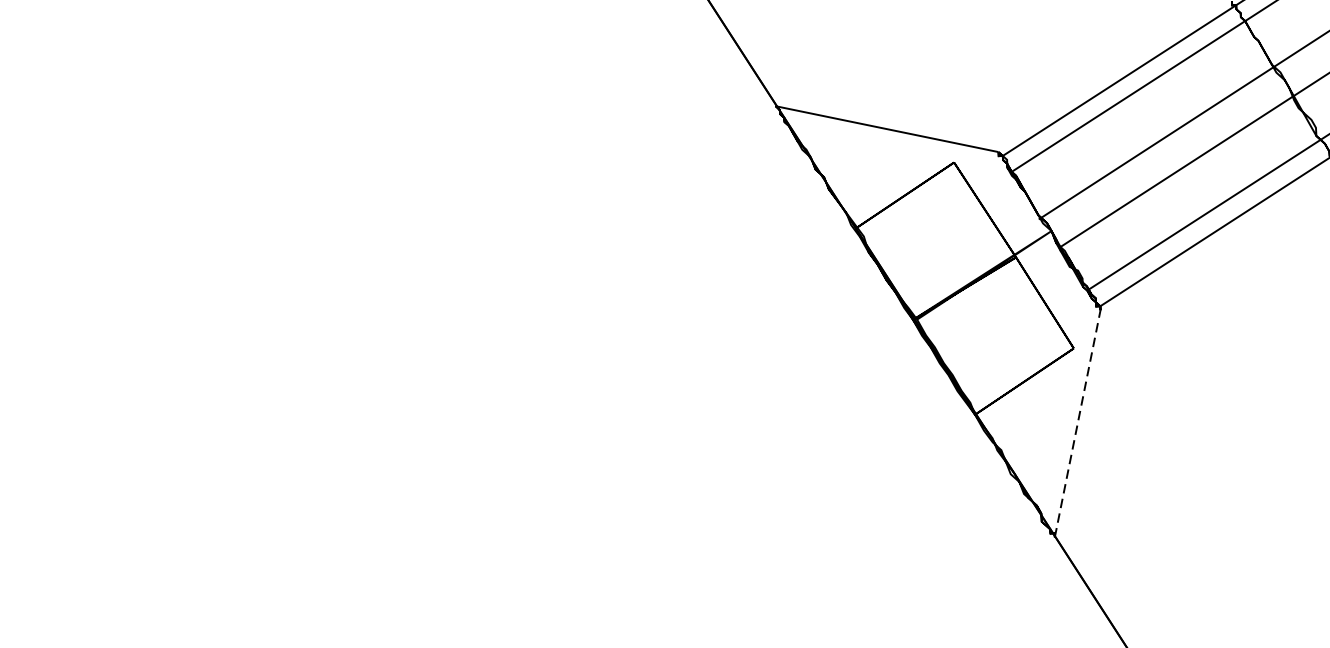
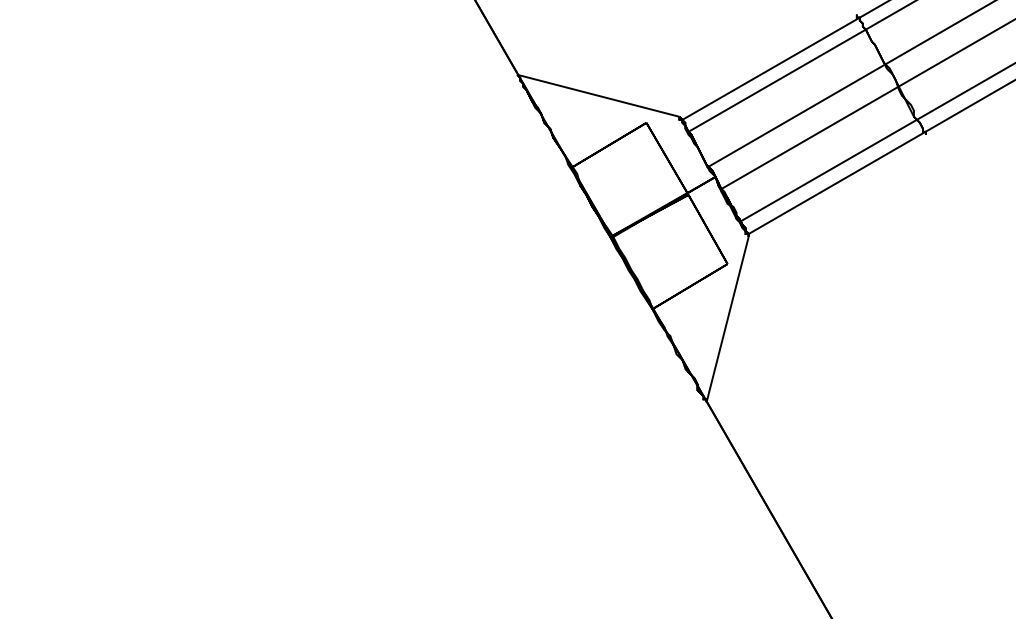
line: (1077, 423) -> (727, 319), dashed -> solid

